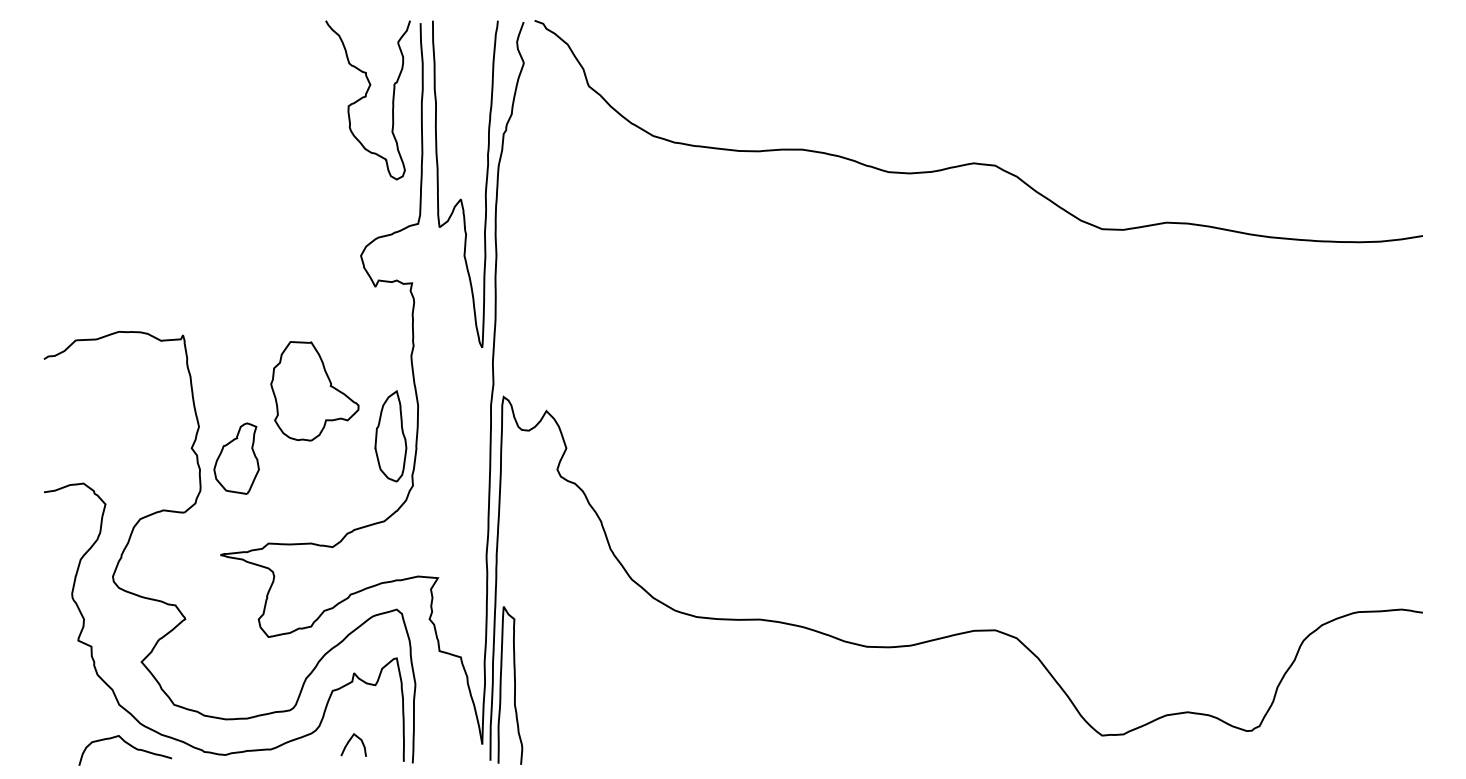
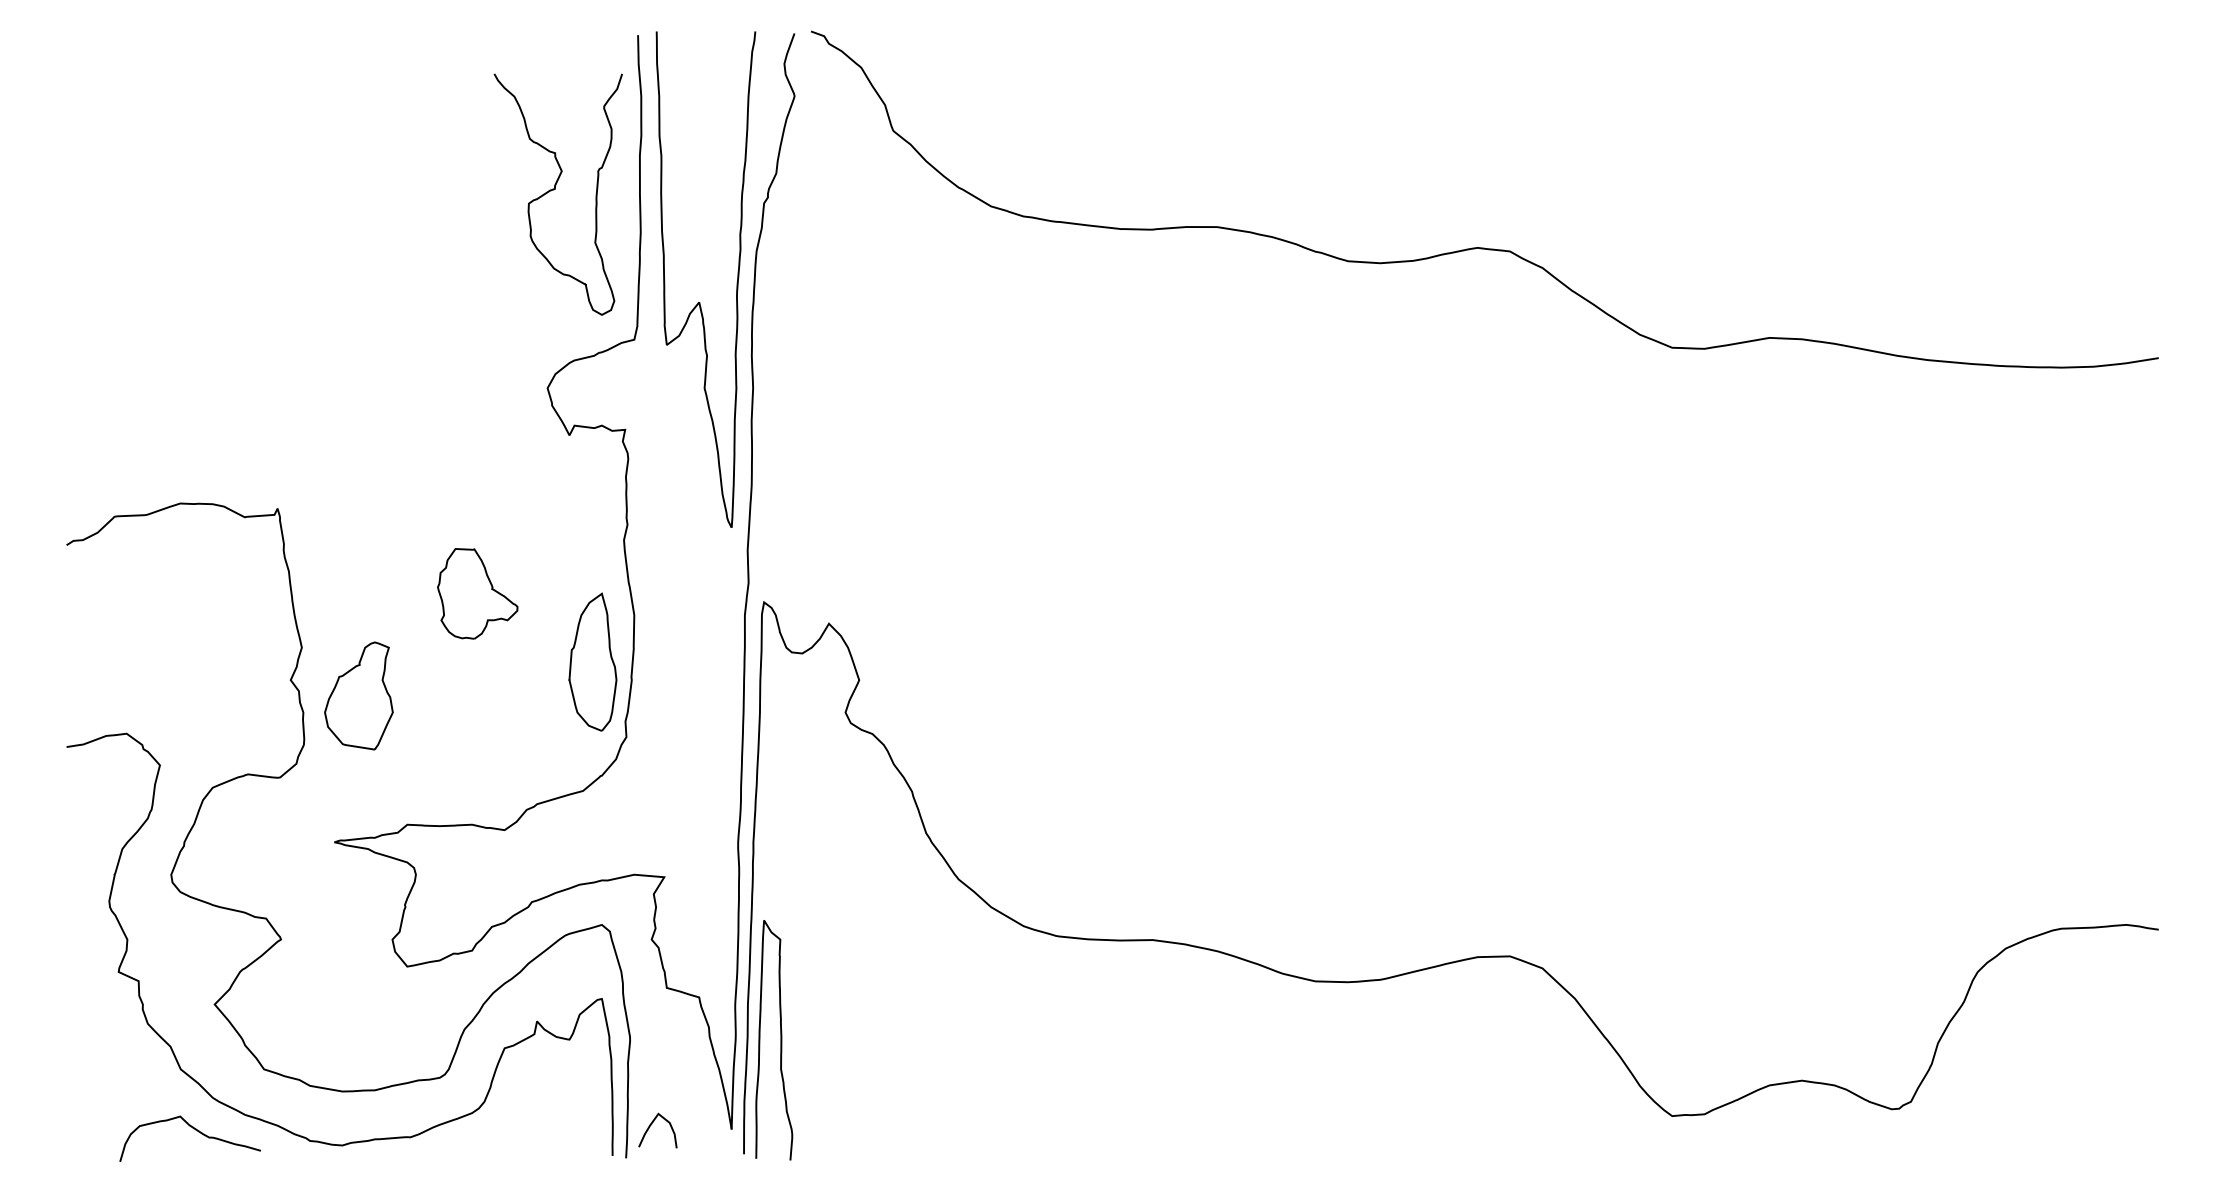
curve: (366, 97) -> (555, 190), moved
part: (314, 391) -> (477, 594), size x0.6
curve: (349, 742) -> (651, 1126), moved

